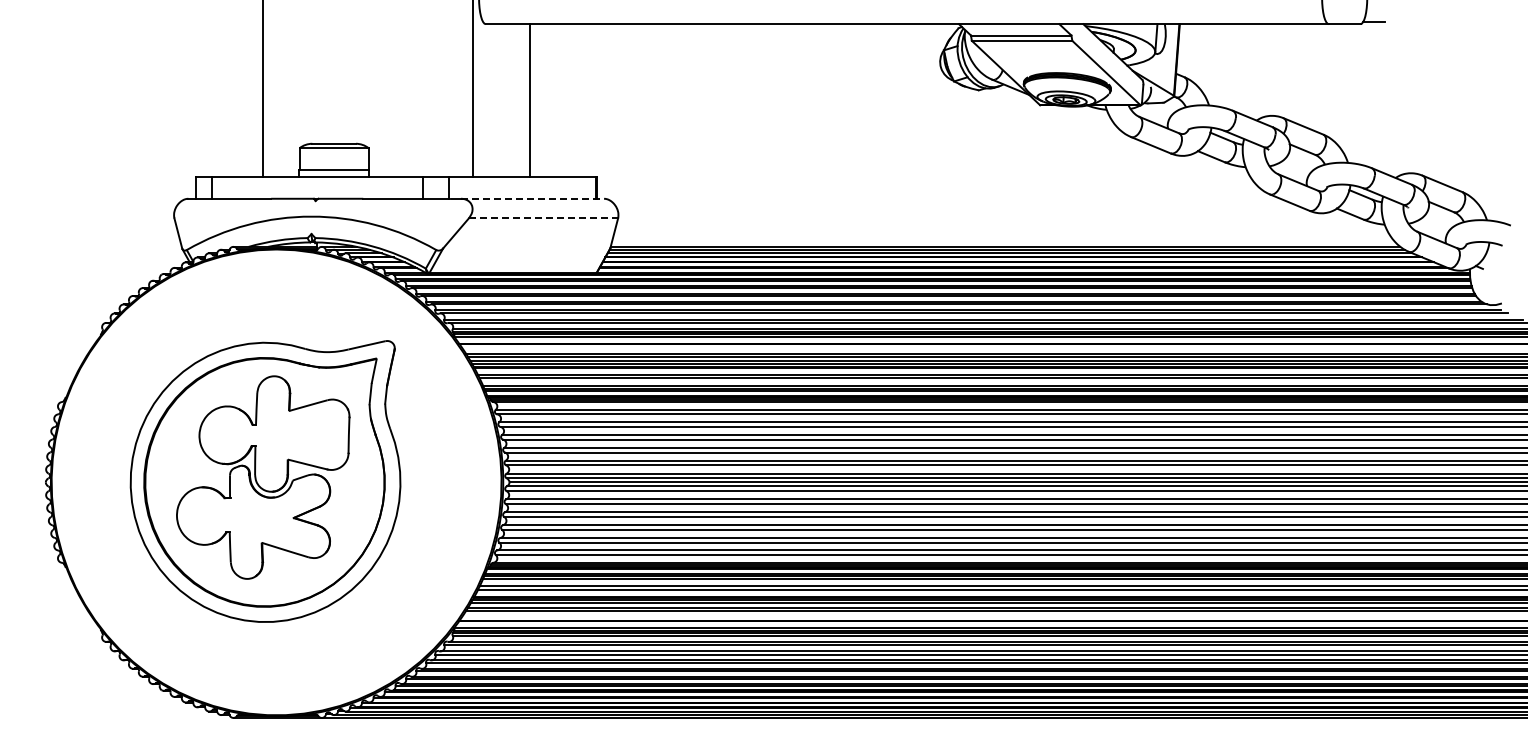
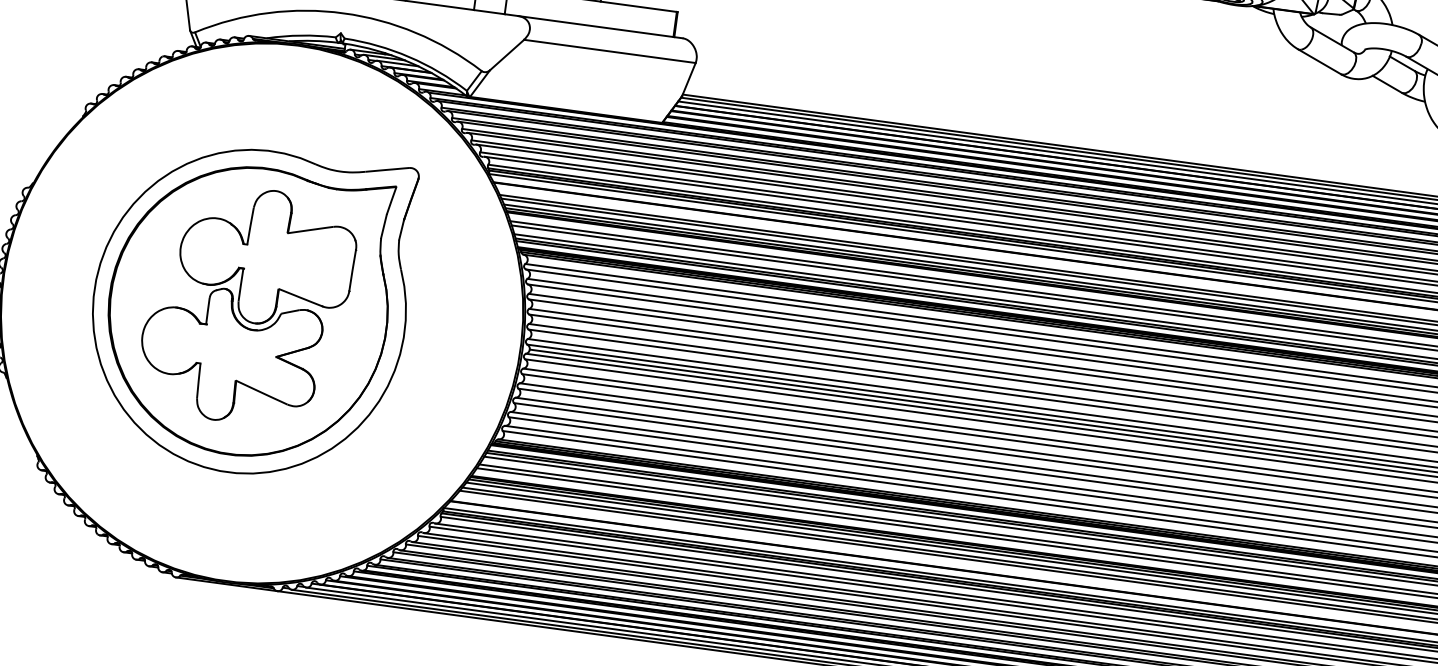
line: (532, 198) -> (600, 26), dashed -> solid
line: (543, 218) -> (609, 51), dashed -> solid

